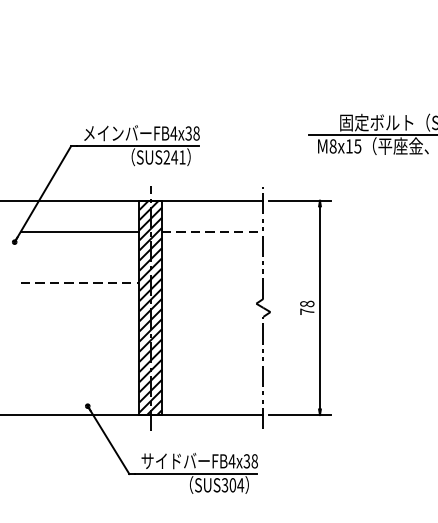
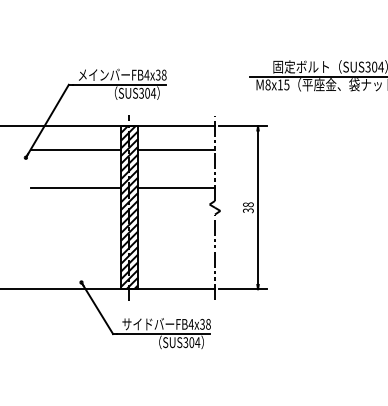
text: (174, 156) -> (147, 92), SUS241 -> SUS304
line: (212, 231) -> (176, 149), dashed -> solid
line: (81, 282) -> (76, 188), dashed -> solid
line: (212, 282) -> (176, 188), added
text: (307, 311) -> (248, 210), 78 -> 38

